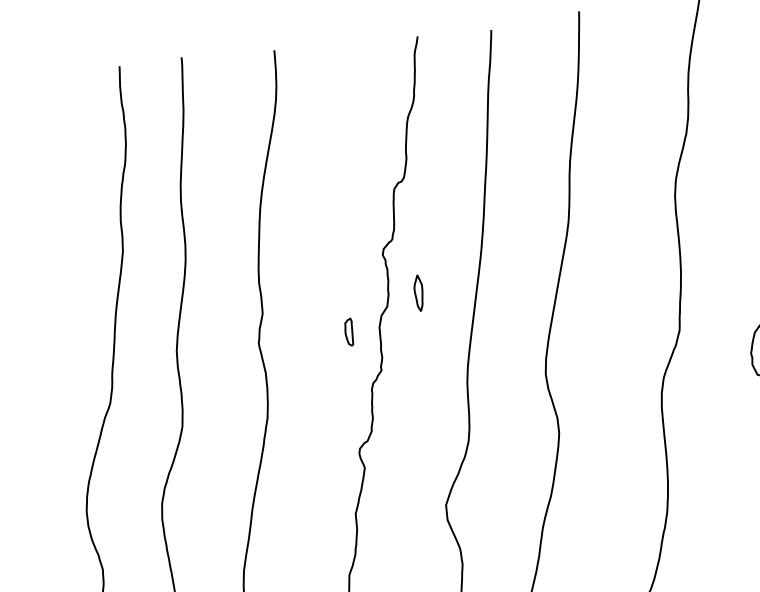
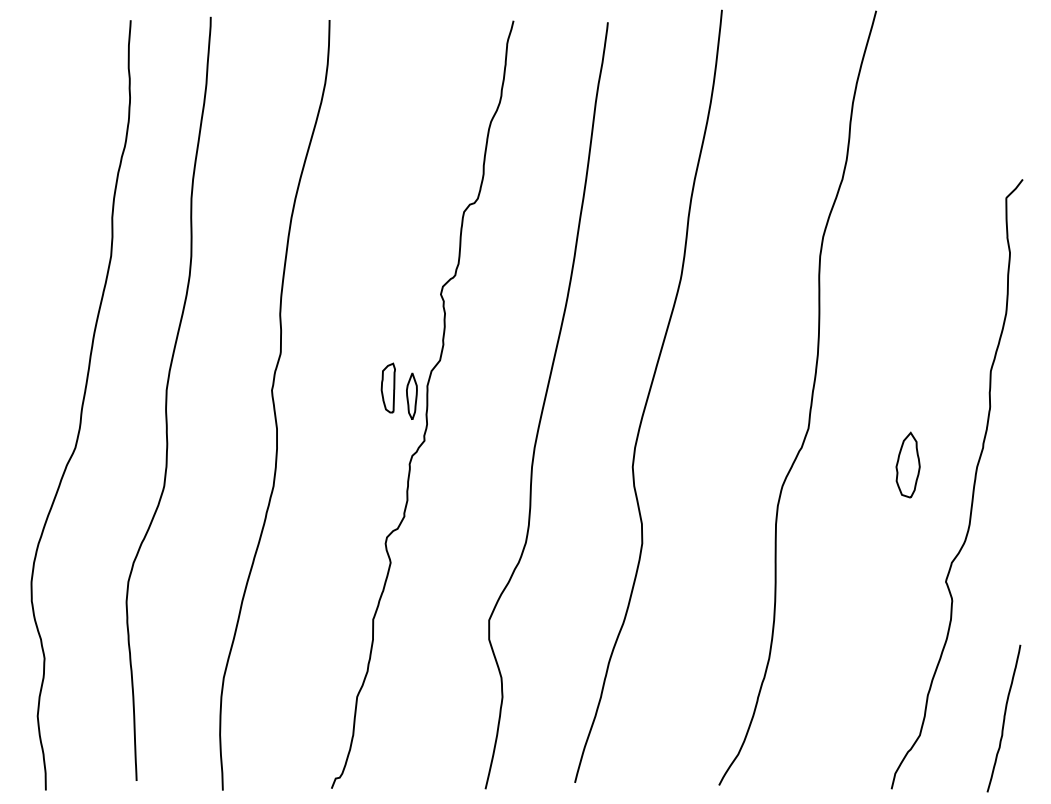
part: (418, 292) -> (411, 395), moved
part: (348, 331) -> (387, 387), size x1.43

